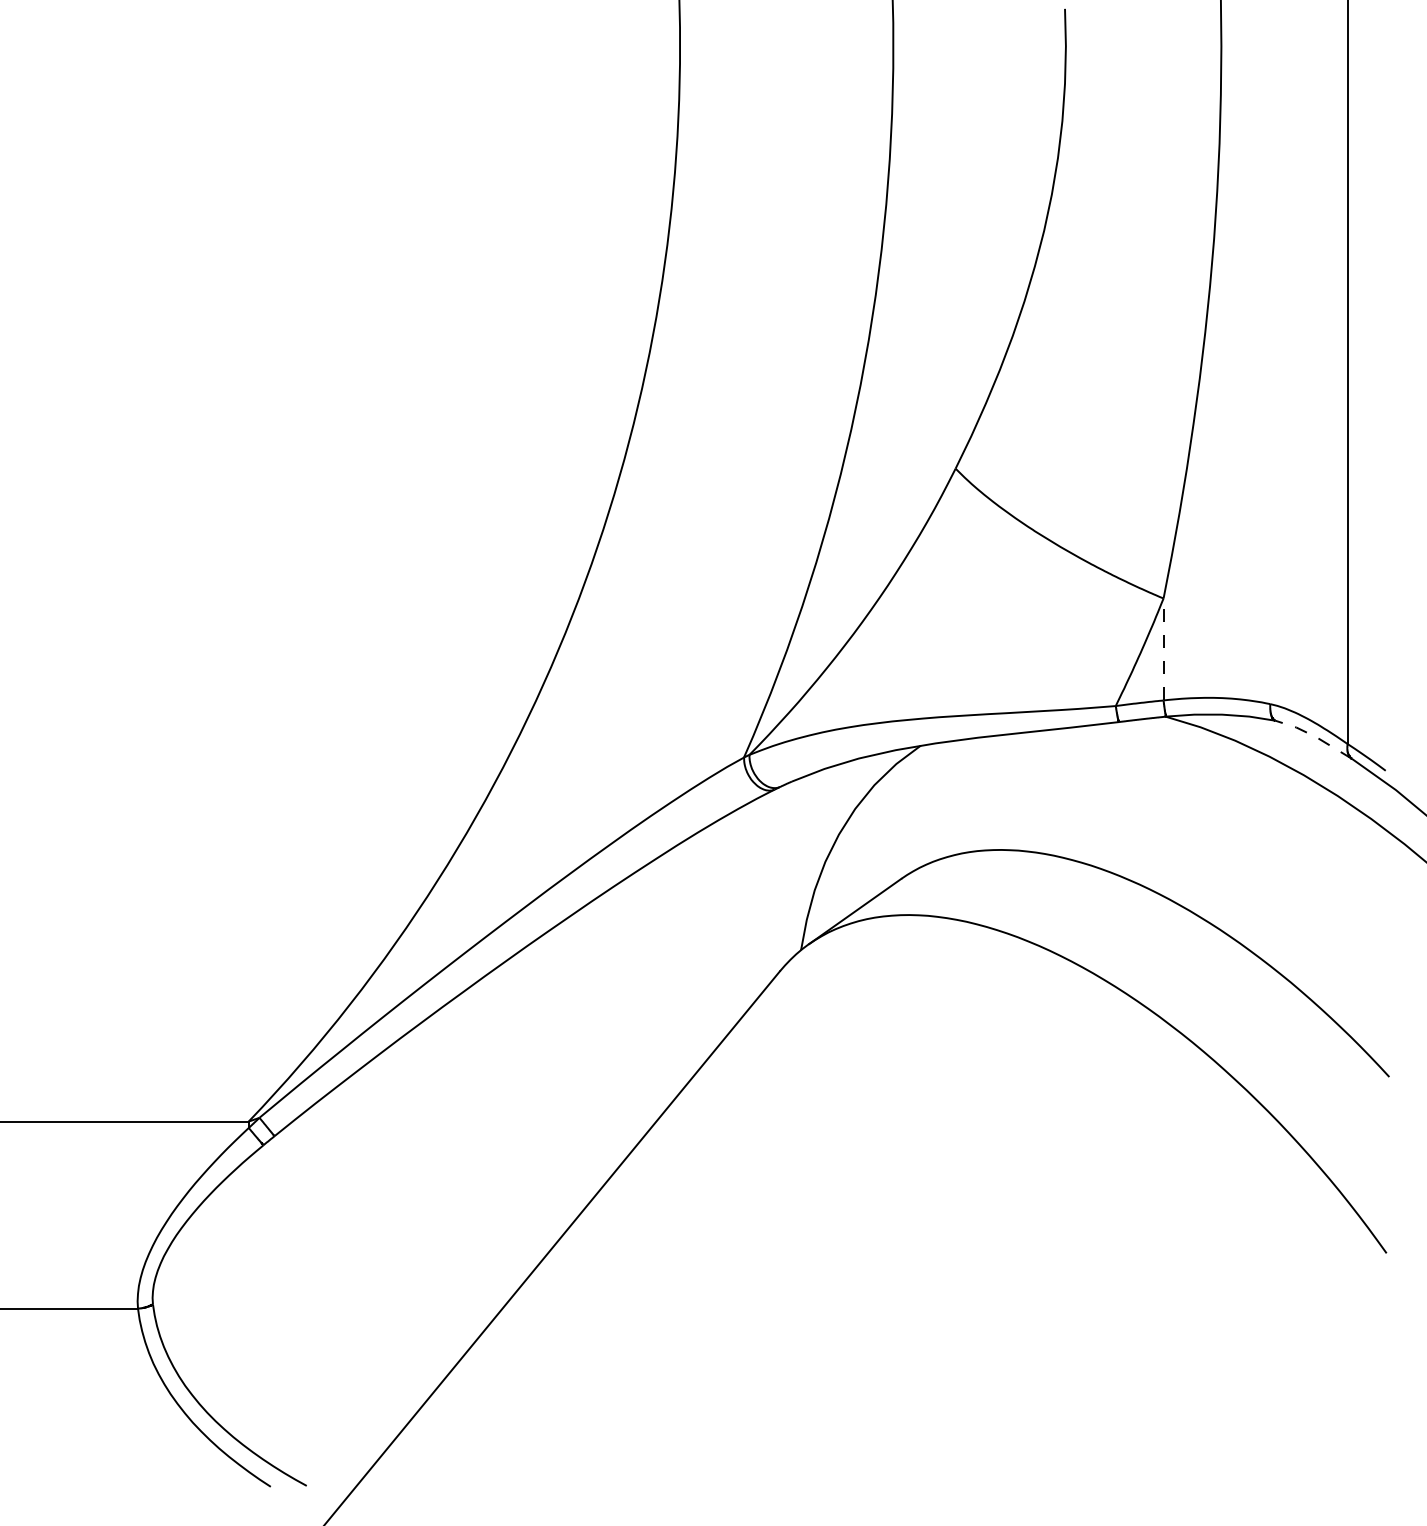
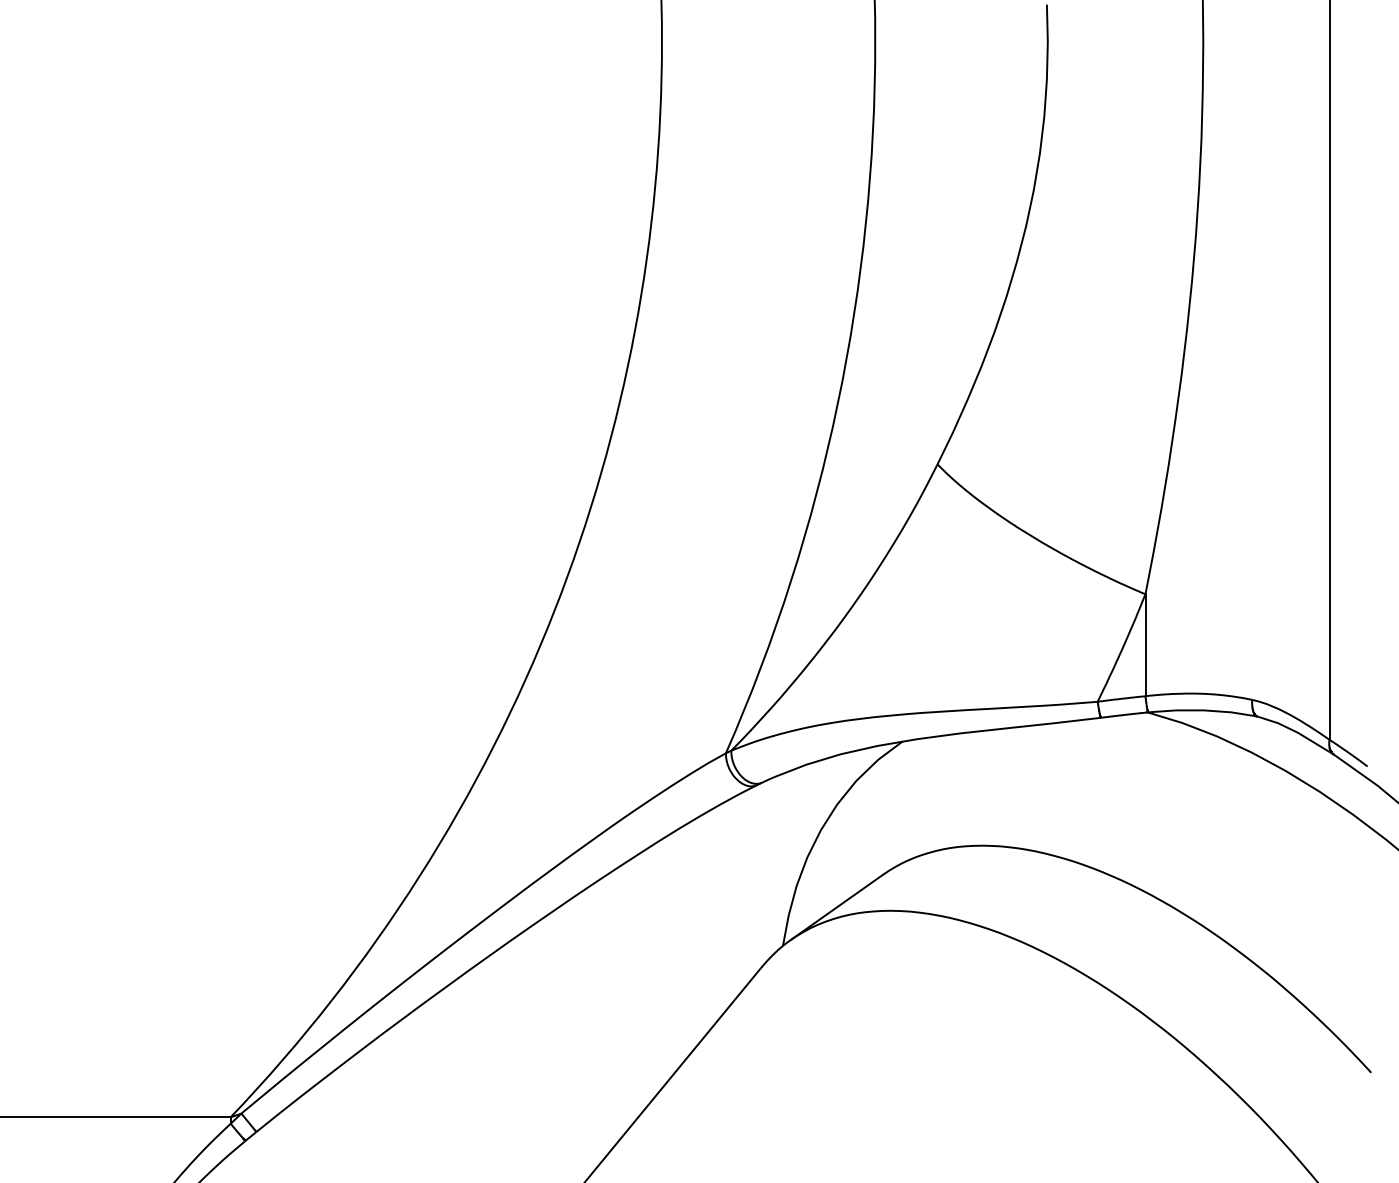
line: (1163, 649) -> (1145, 645), dashed -> solid
line: (1315, 736) -> (1297, 732), dashed -> solid

